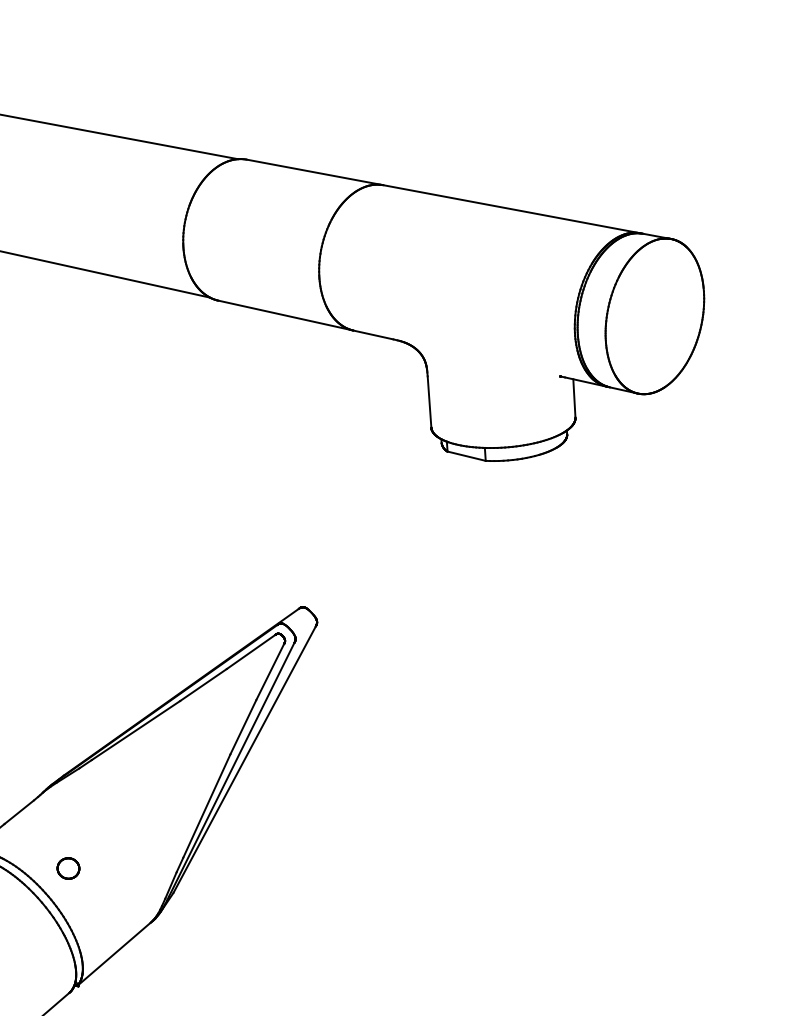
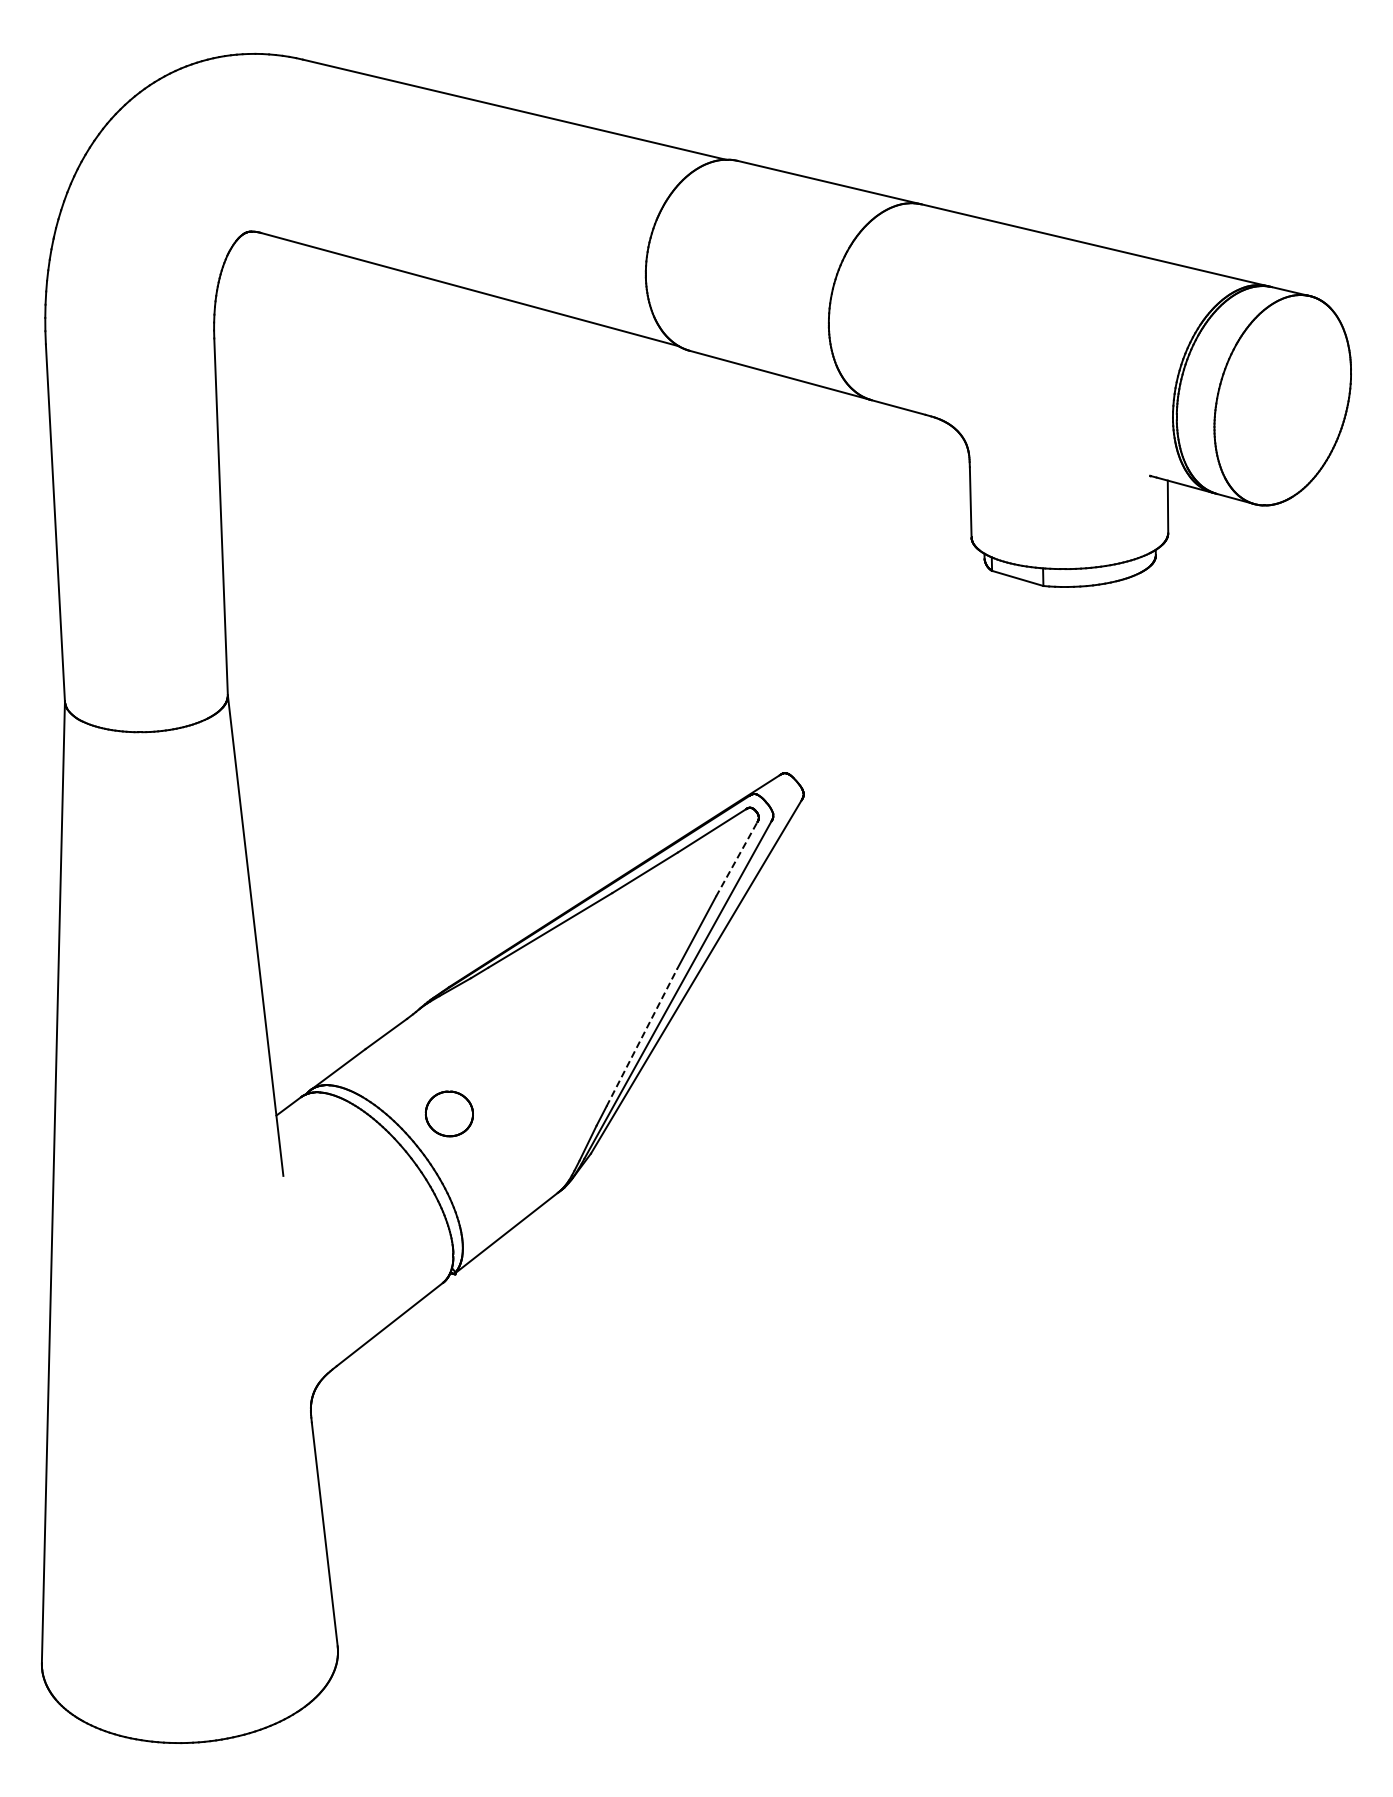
line: (270, 672) -> (736, 859), solid -> dashed
line: (207, 805) -> (642, 1037), solid -> dashed
part: (68, 868) -> (449, 1113), size x1.6

